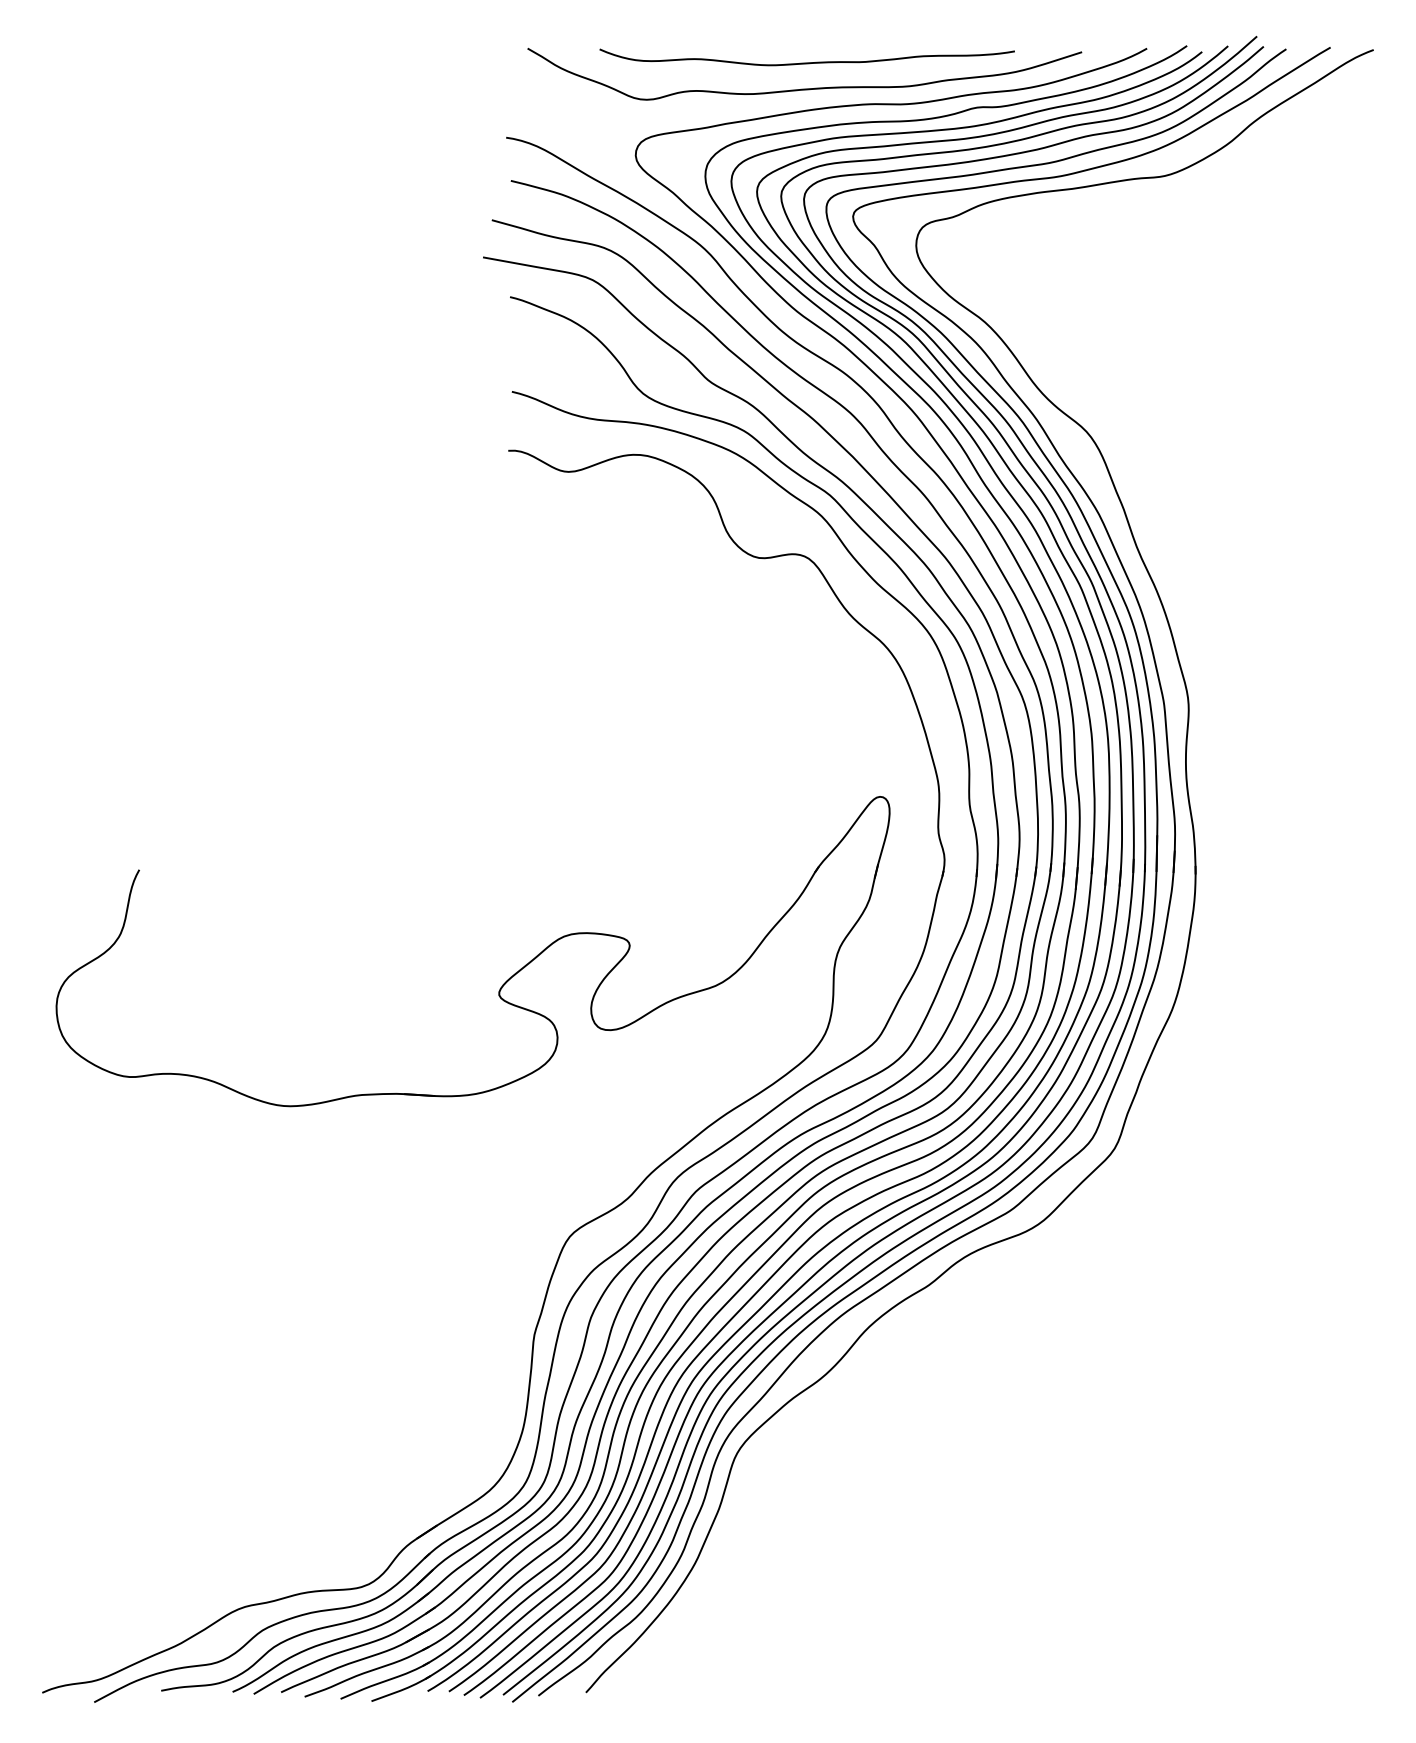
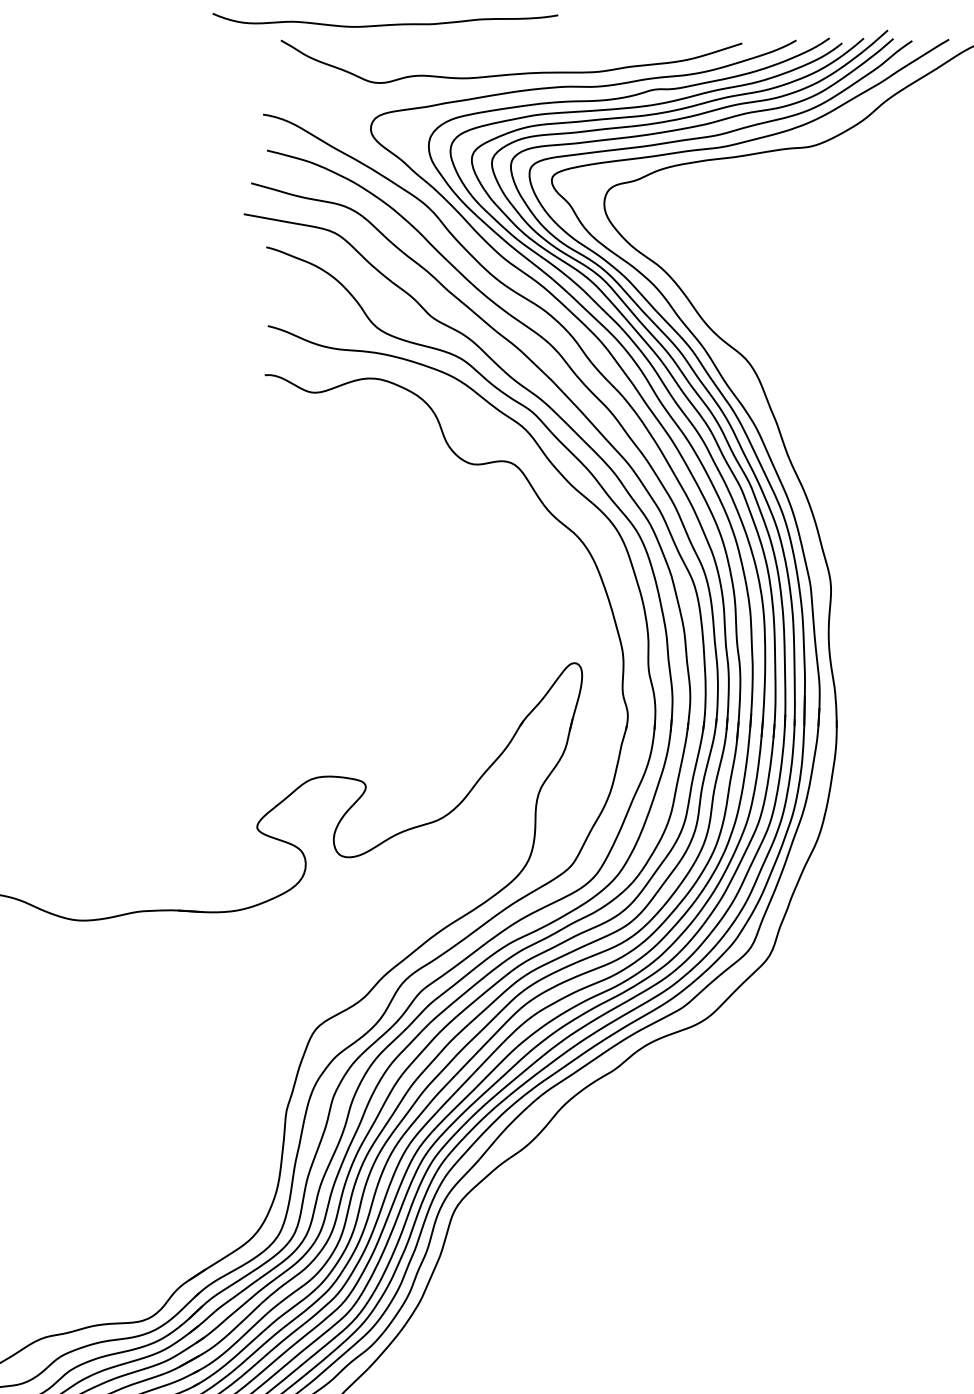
curve: (806, 62) -> (384, 24), moved

